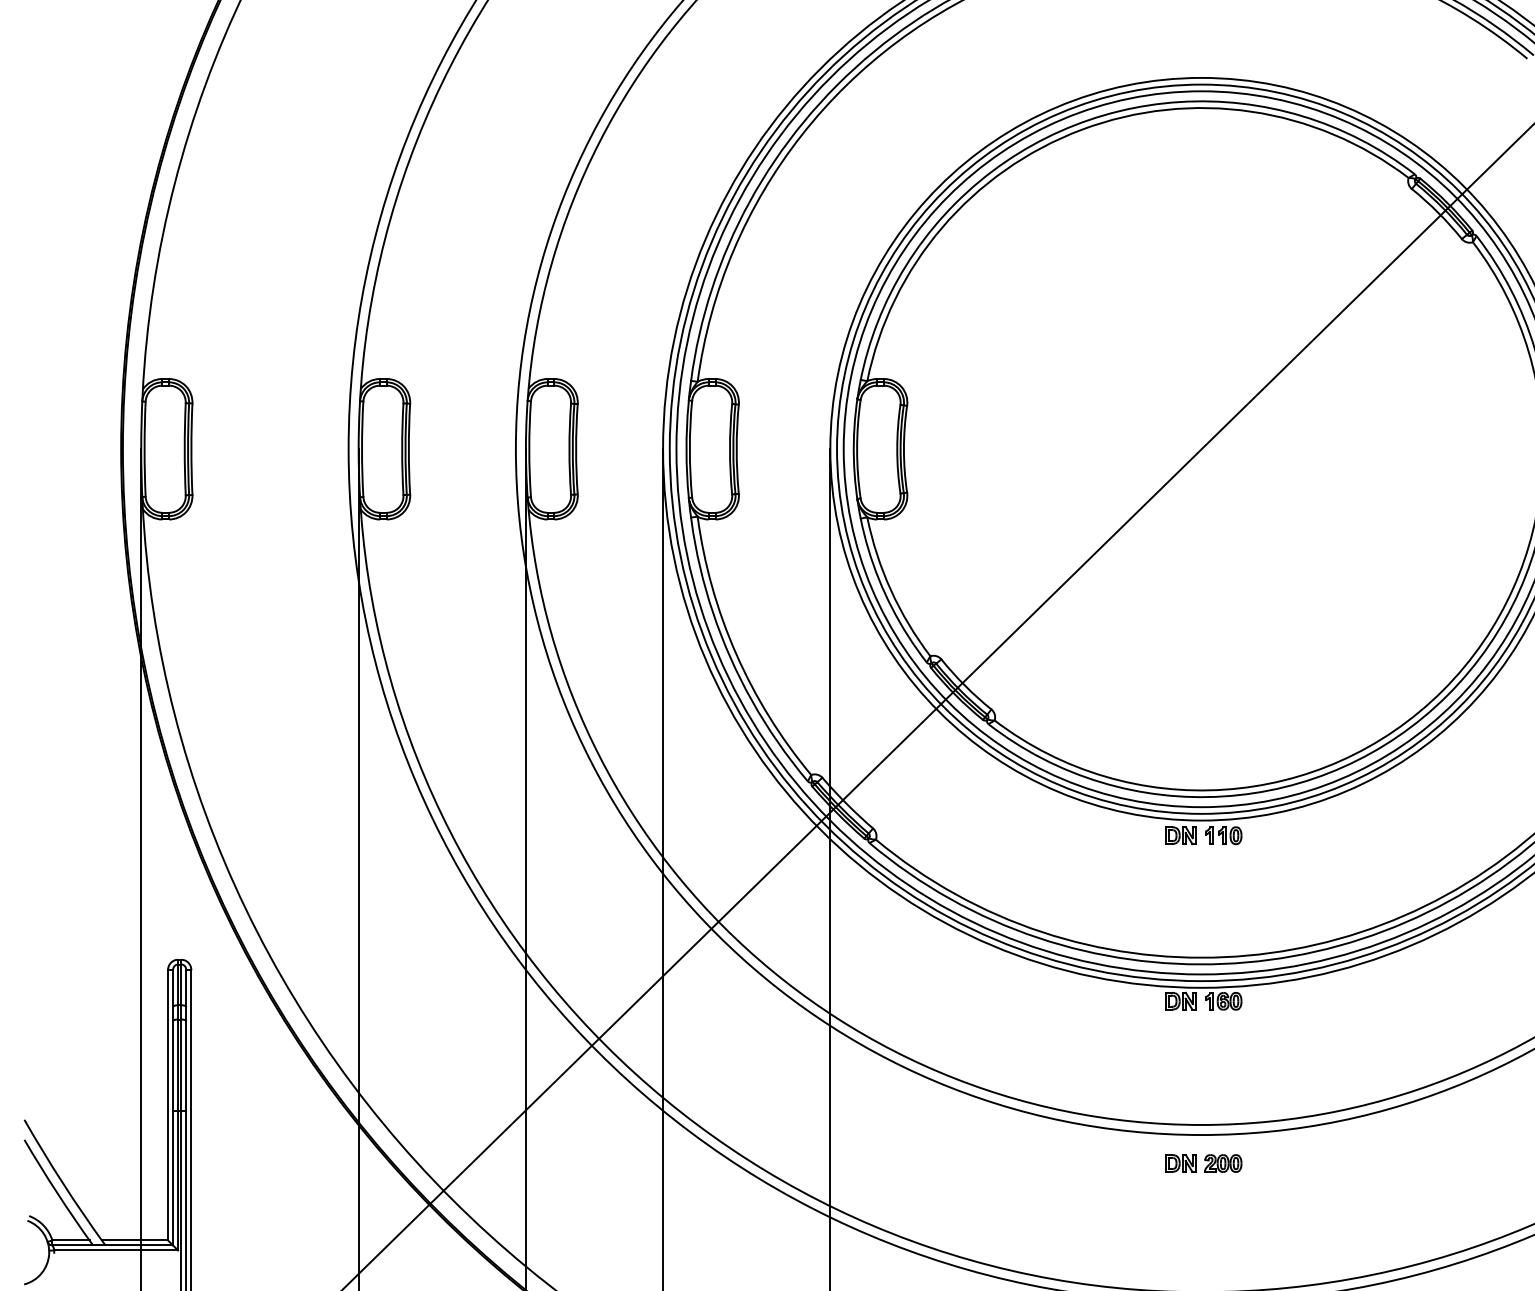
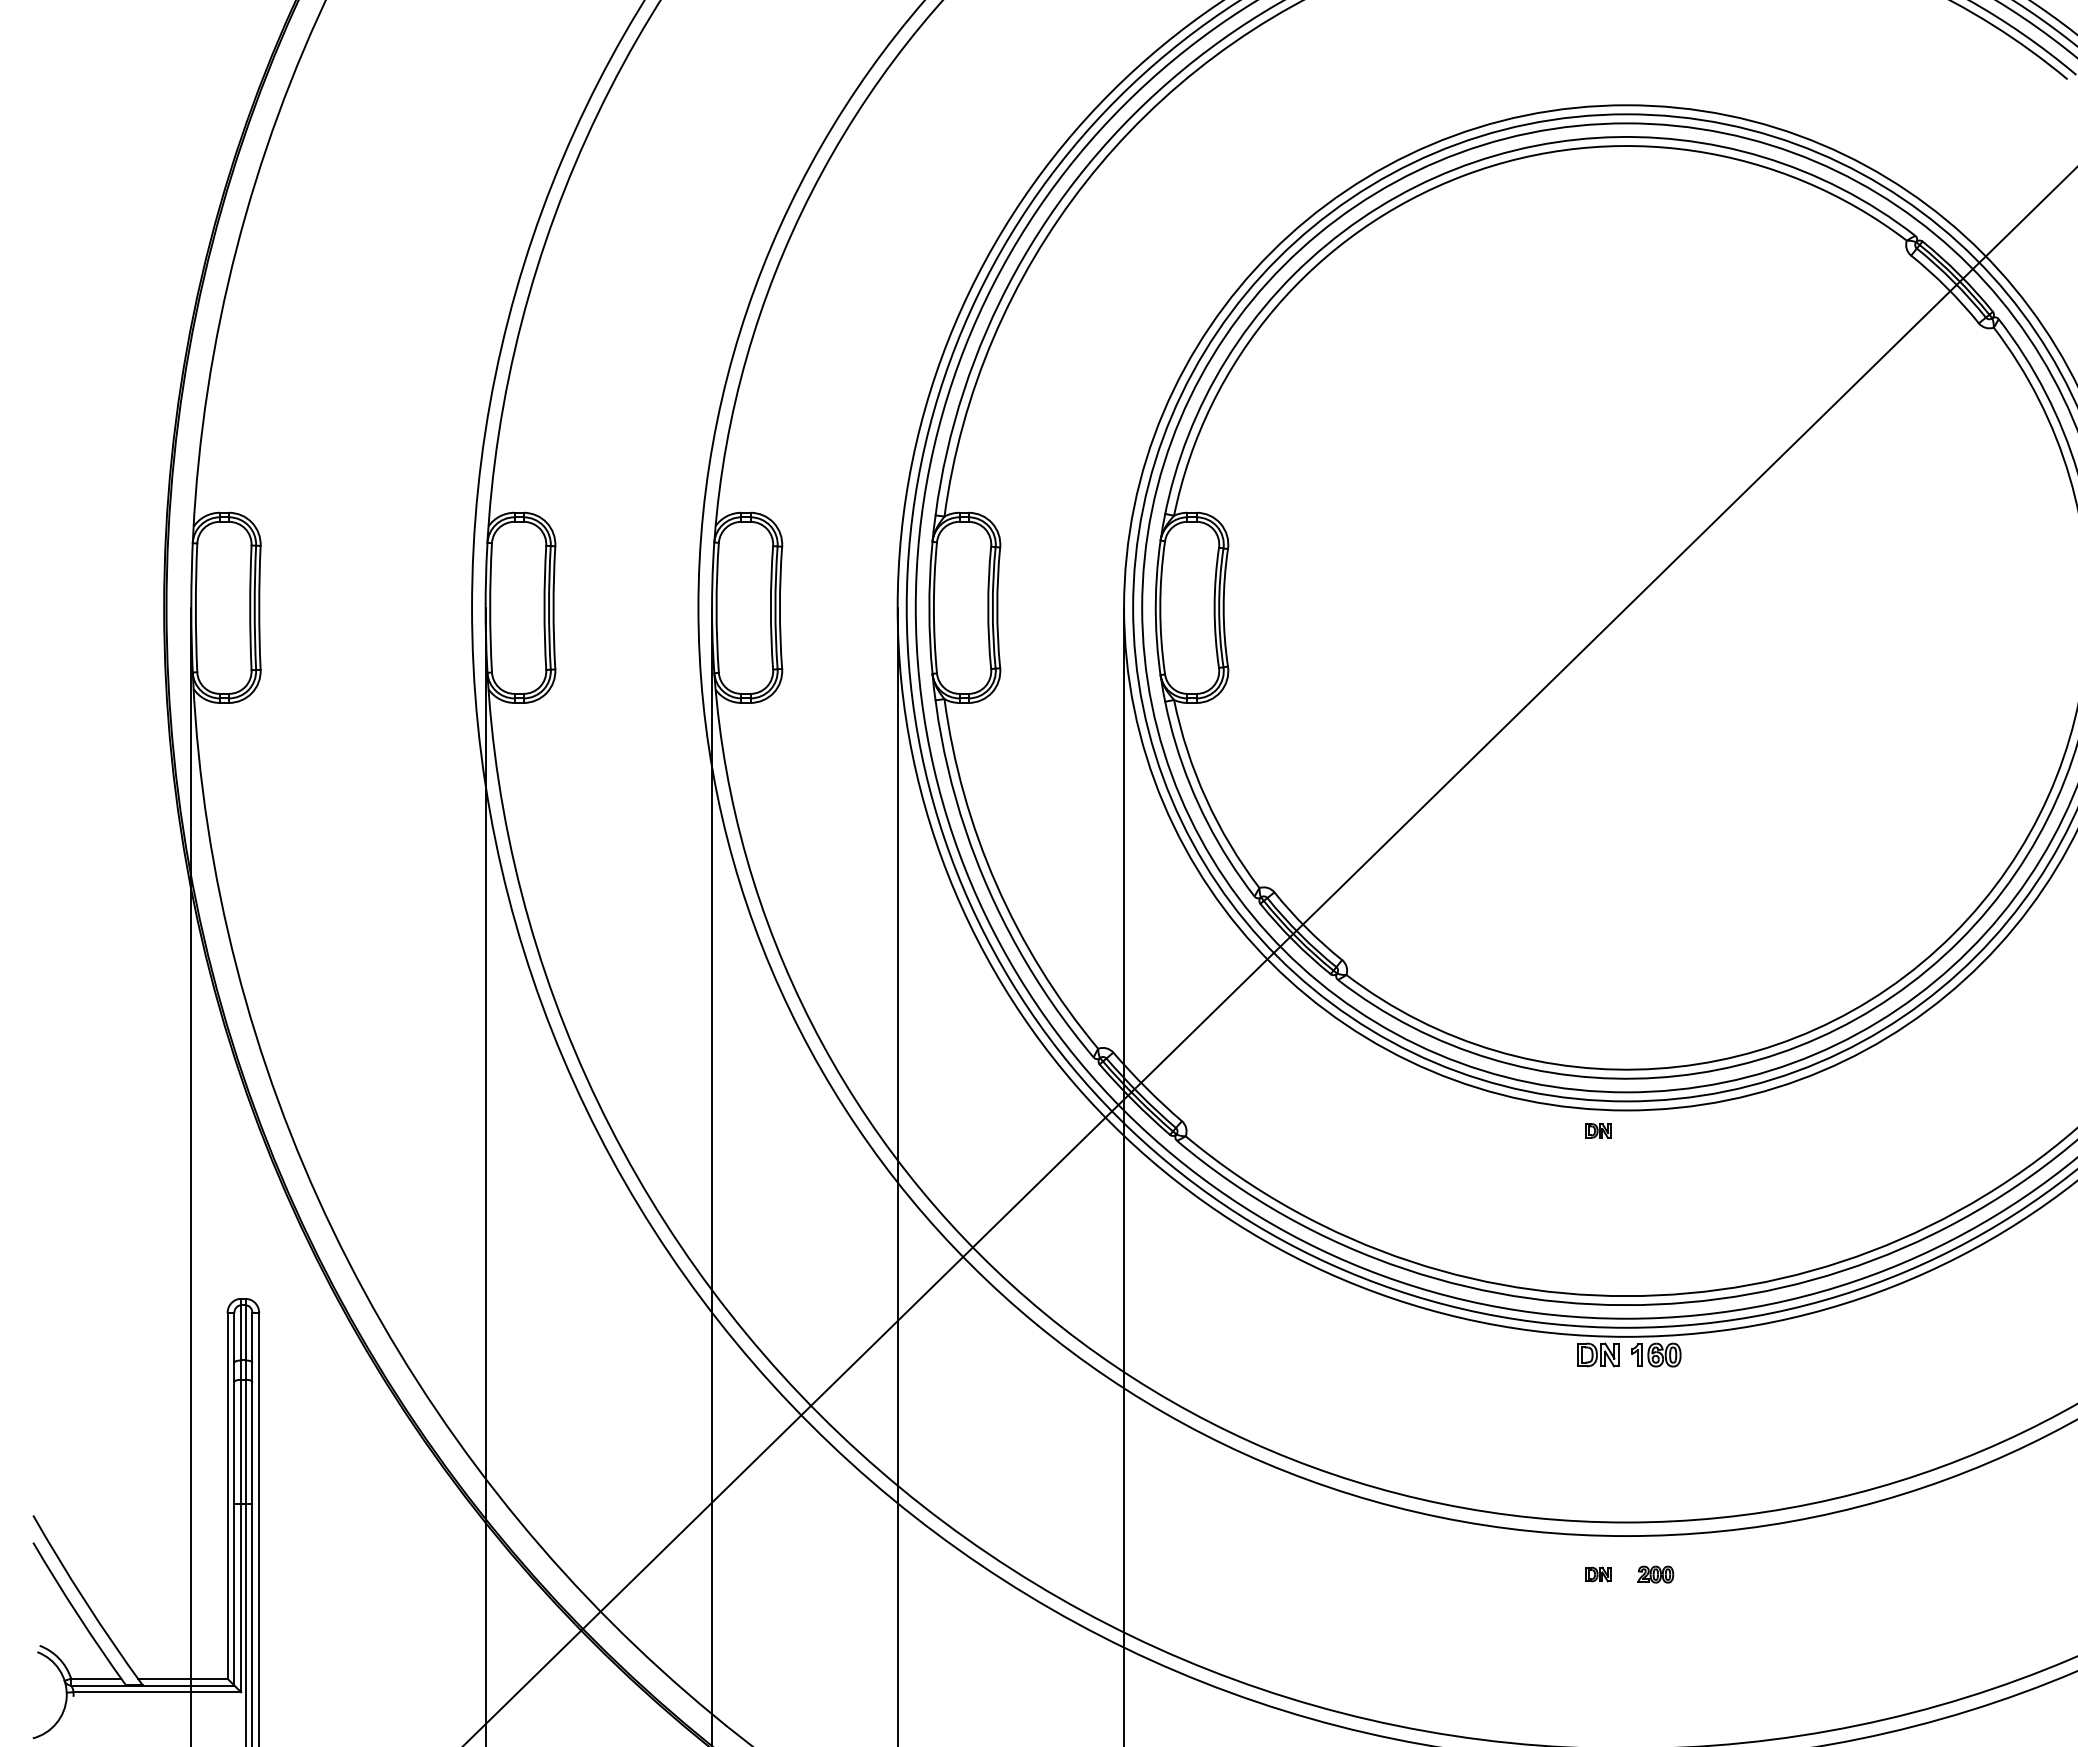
part: (1180, 835) -> (1598, 1130), size x0.6
part: (1223, 835) -> (1656, 1130), removed
part: (1180, 1163) -> (1598, 1574), size x0.6
part: (1222, 1163) -> (1655, 1574), size x0.7

